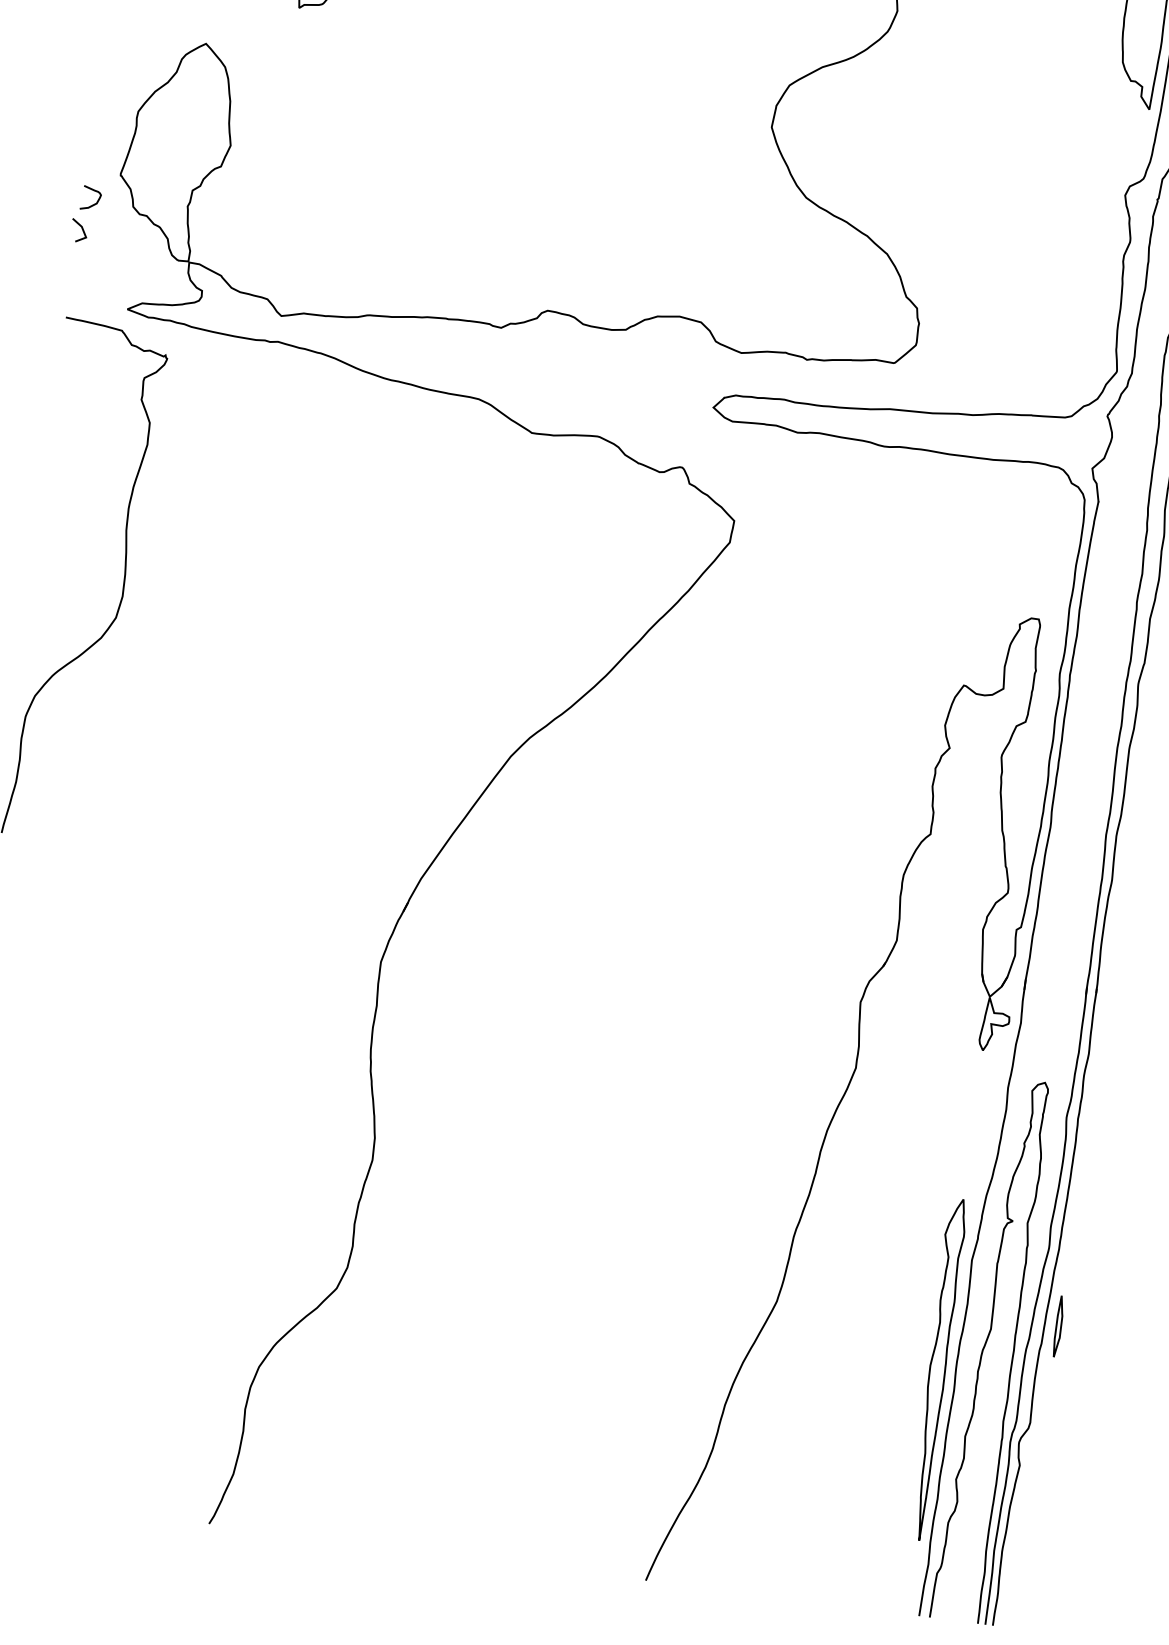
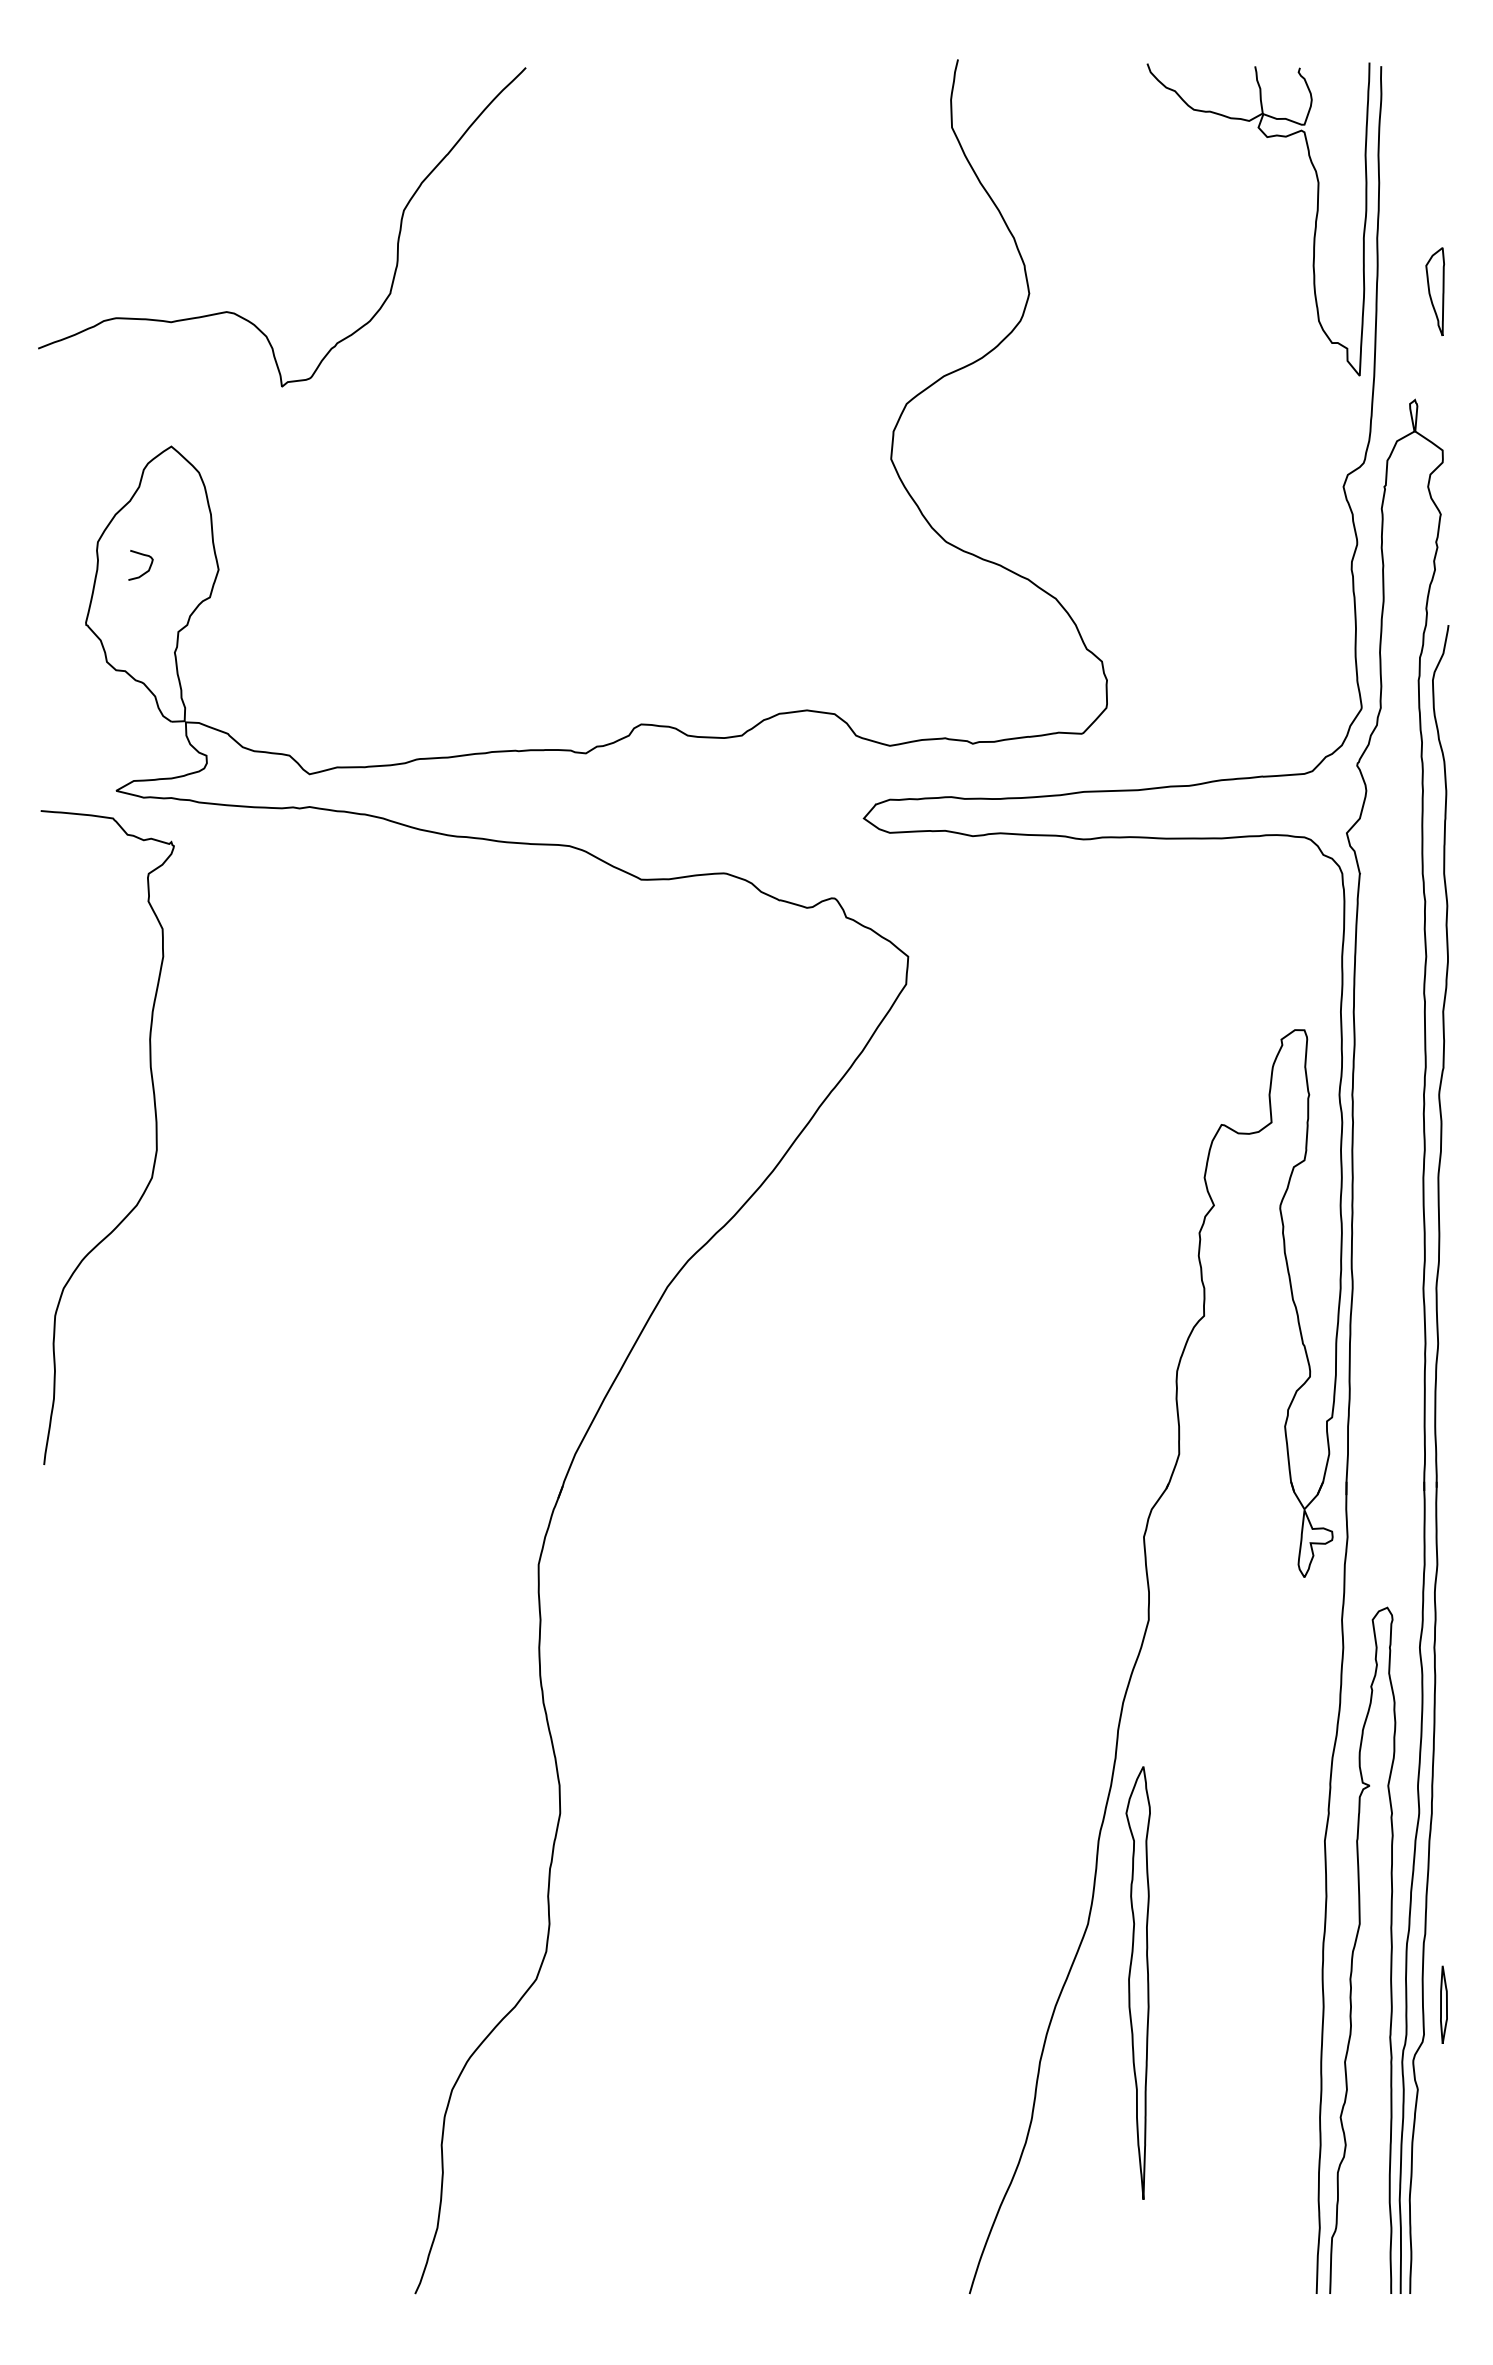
curve: (94, 203) -> (145, 571), moved
line: (81, 229) -> (46, 698), removed
part: (1058, 1326) -> (1443, 2004), moved
part: (936, 1368) -> (1137, 1982), moved

